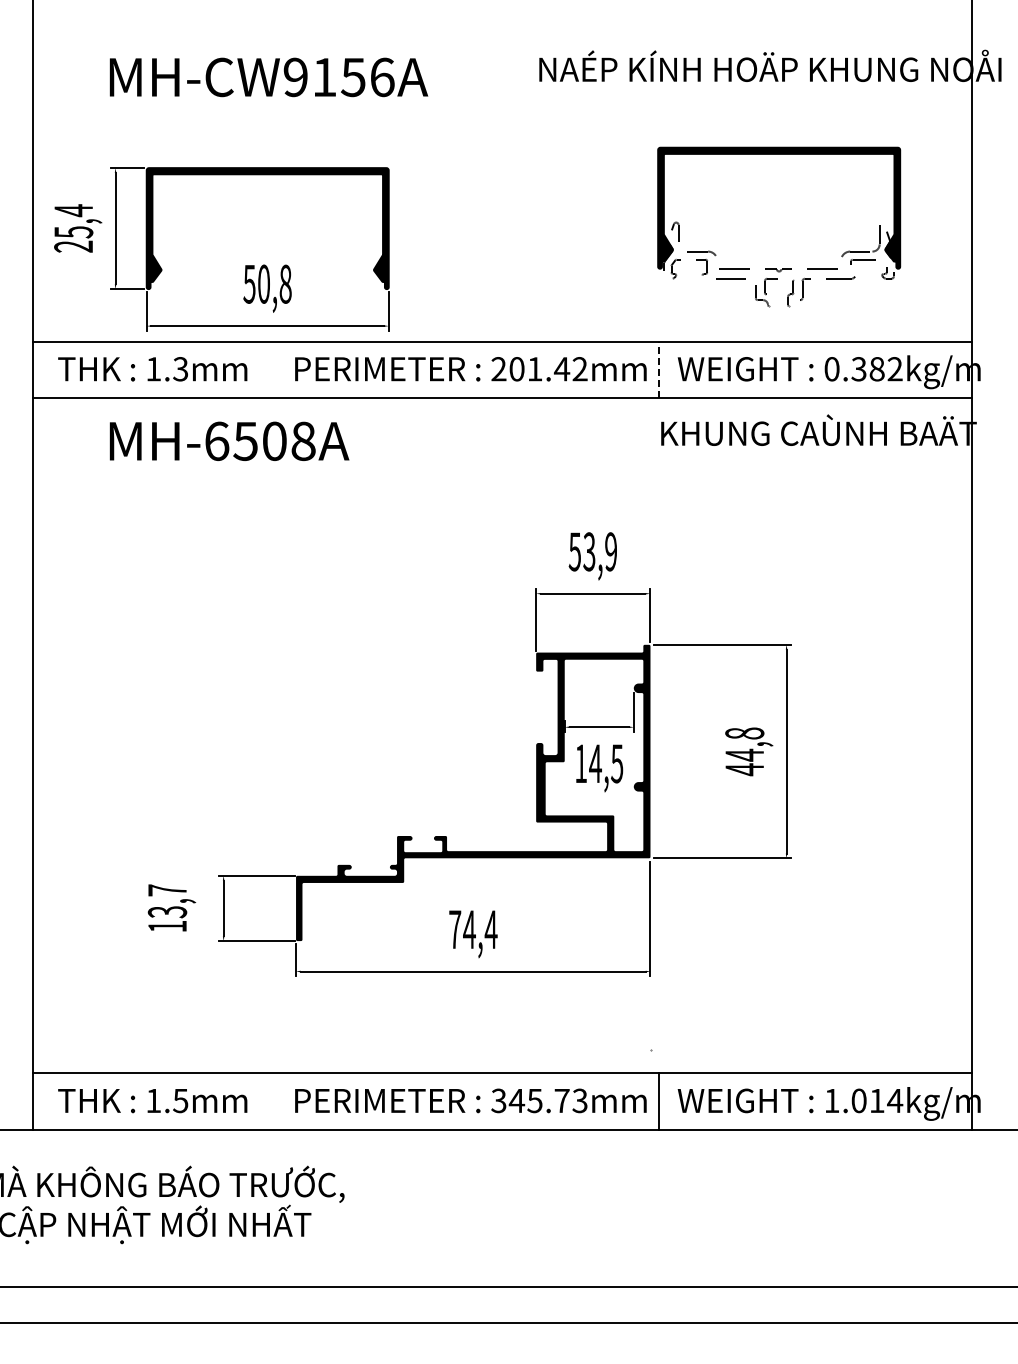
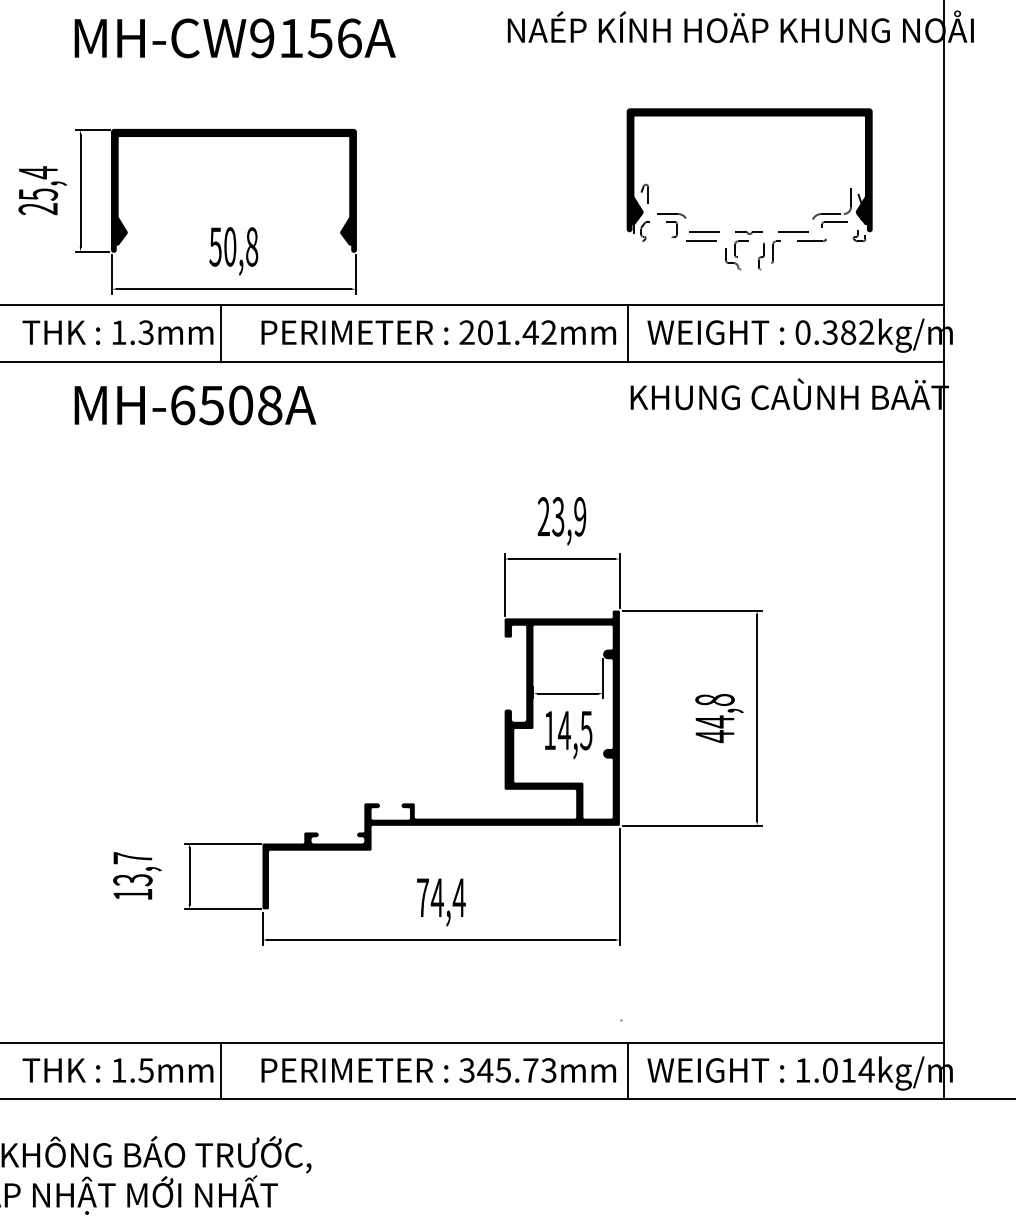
line: (254, 369) -> (220, 332), added
line: (658, 369) -> (628, 332), dashed -> solid
text: (574, 551) -> (543, 516), 53,9 -> 23,9
line: (254, 1101) -> (220, 1071), added

